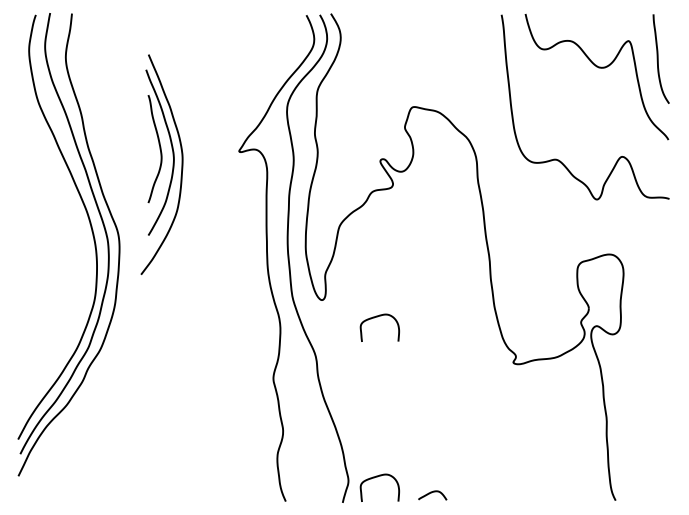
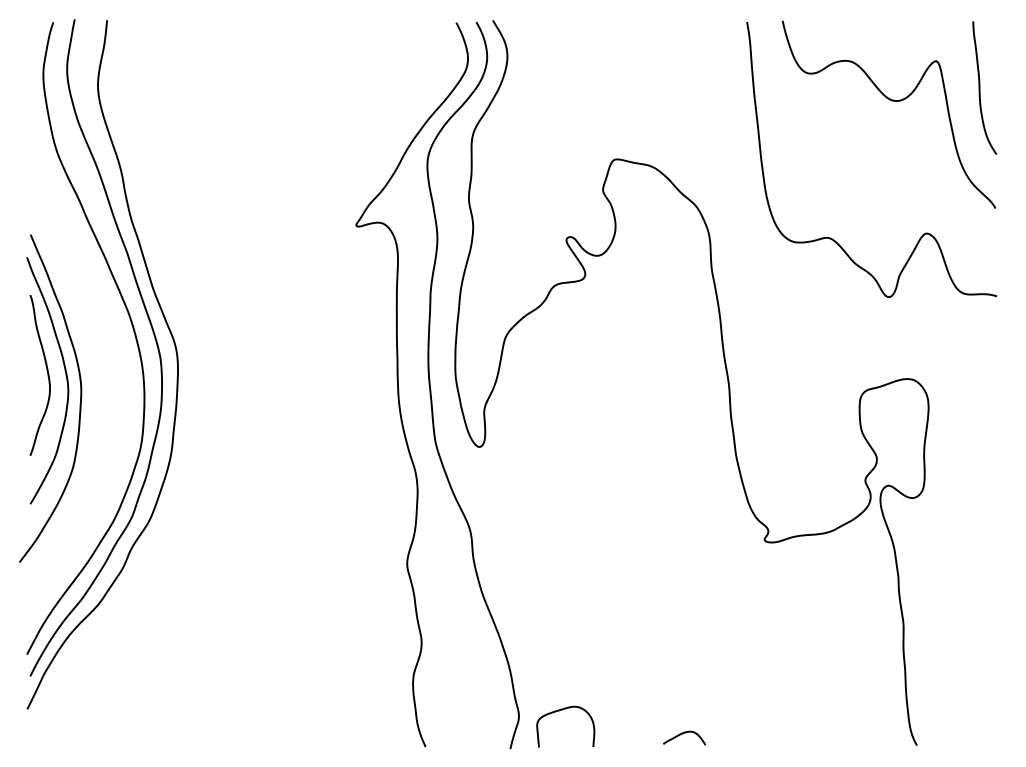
part: (161, 164) -> (49, 398), moved
curve: (377, 317) -> (562, 472), removed
curve: (431, 493) -> (682, 734), moved

